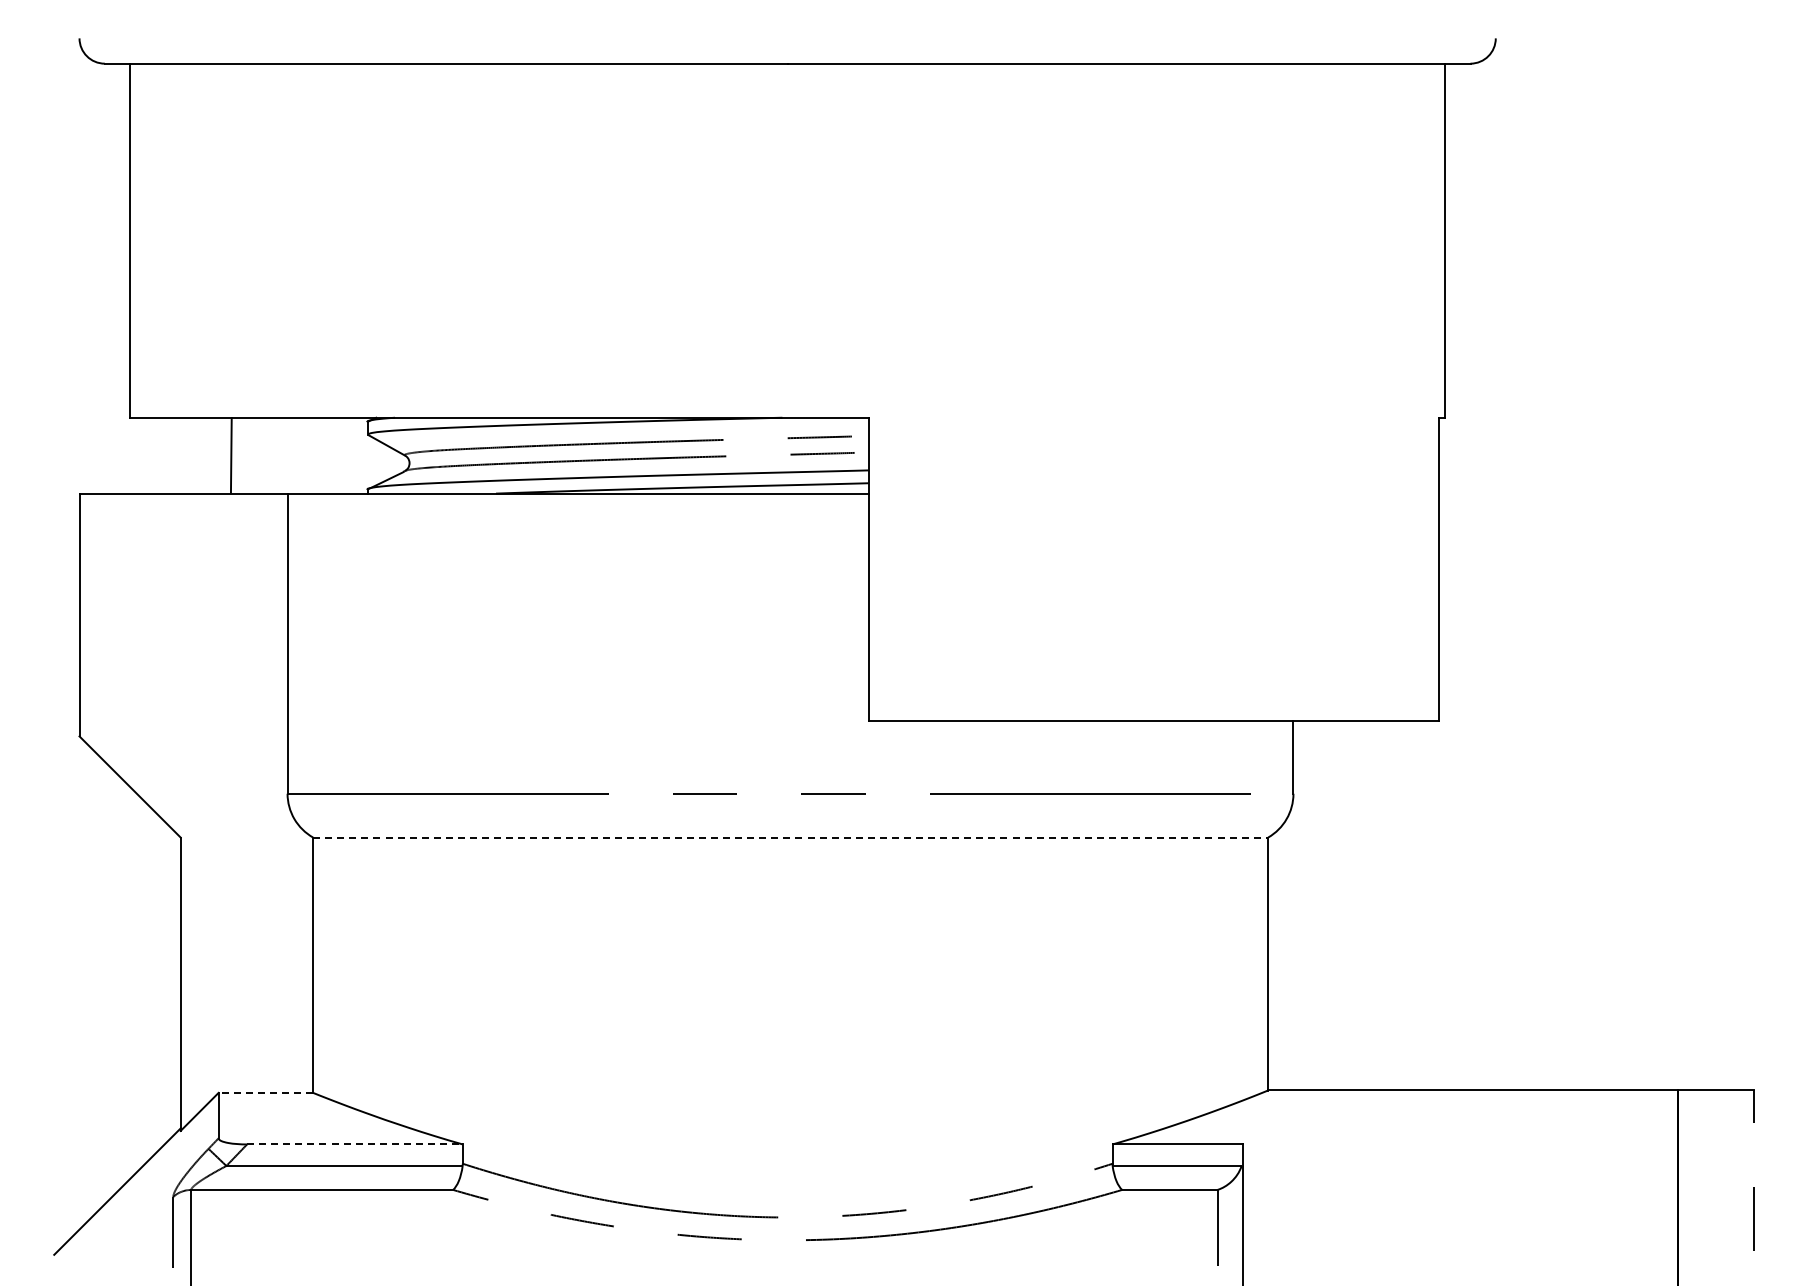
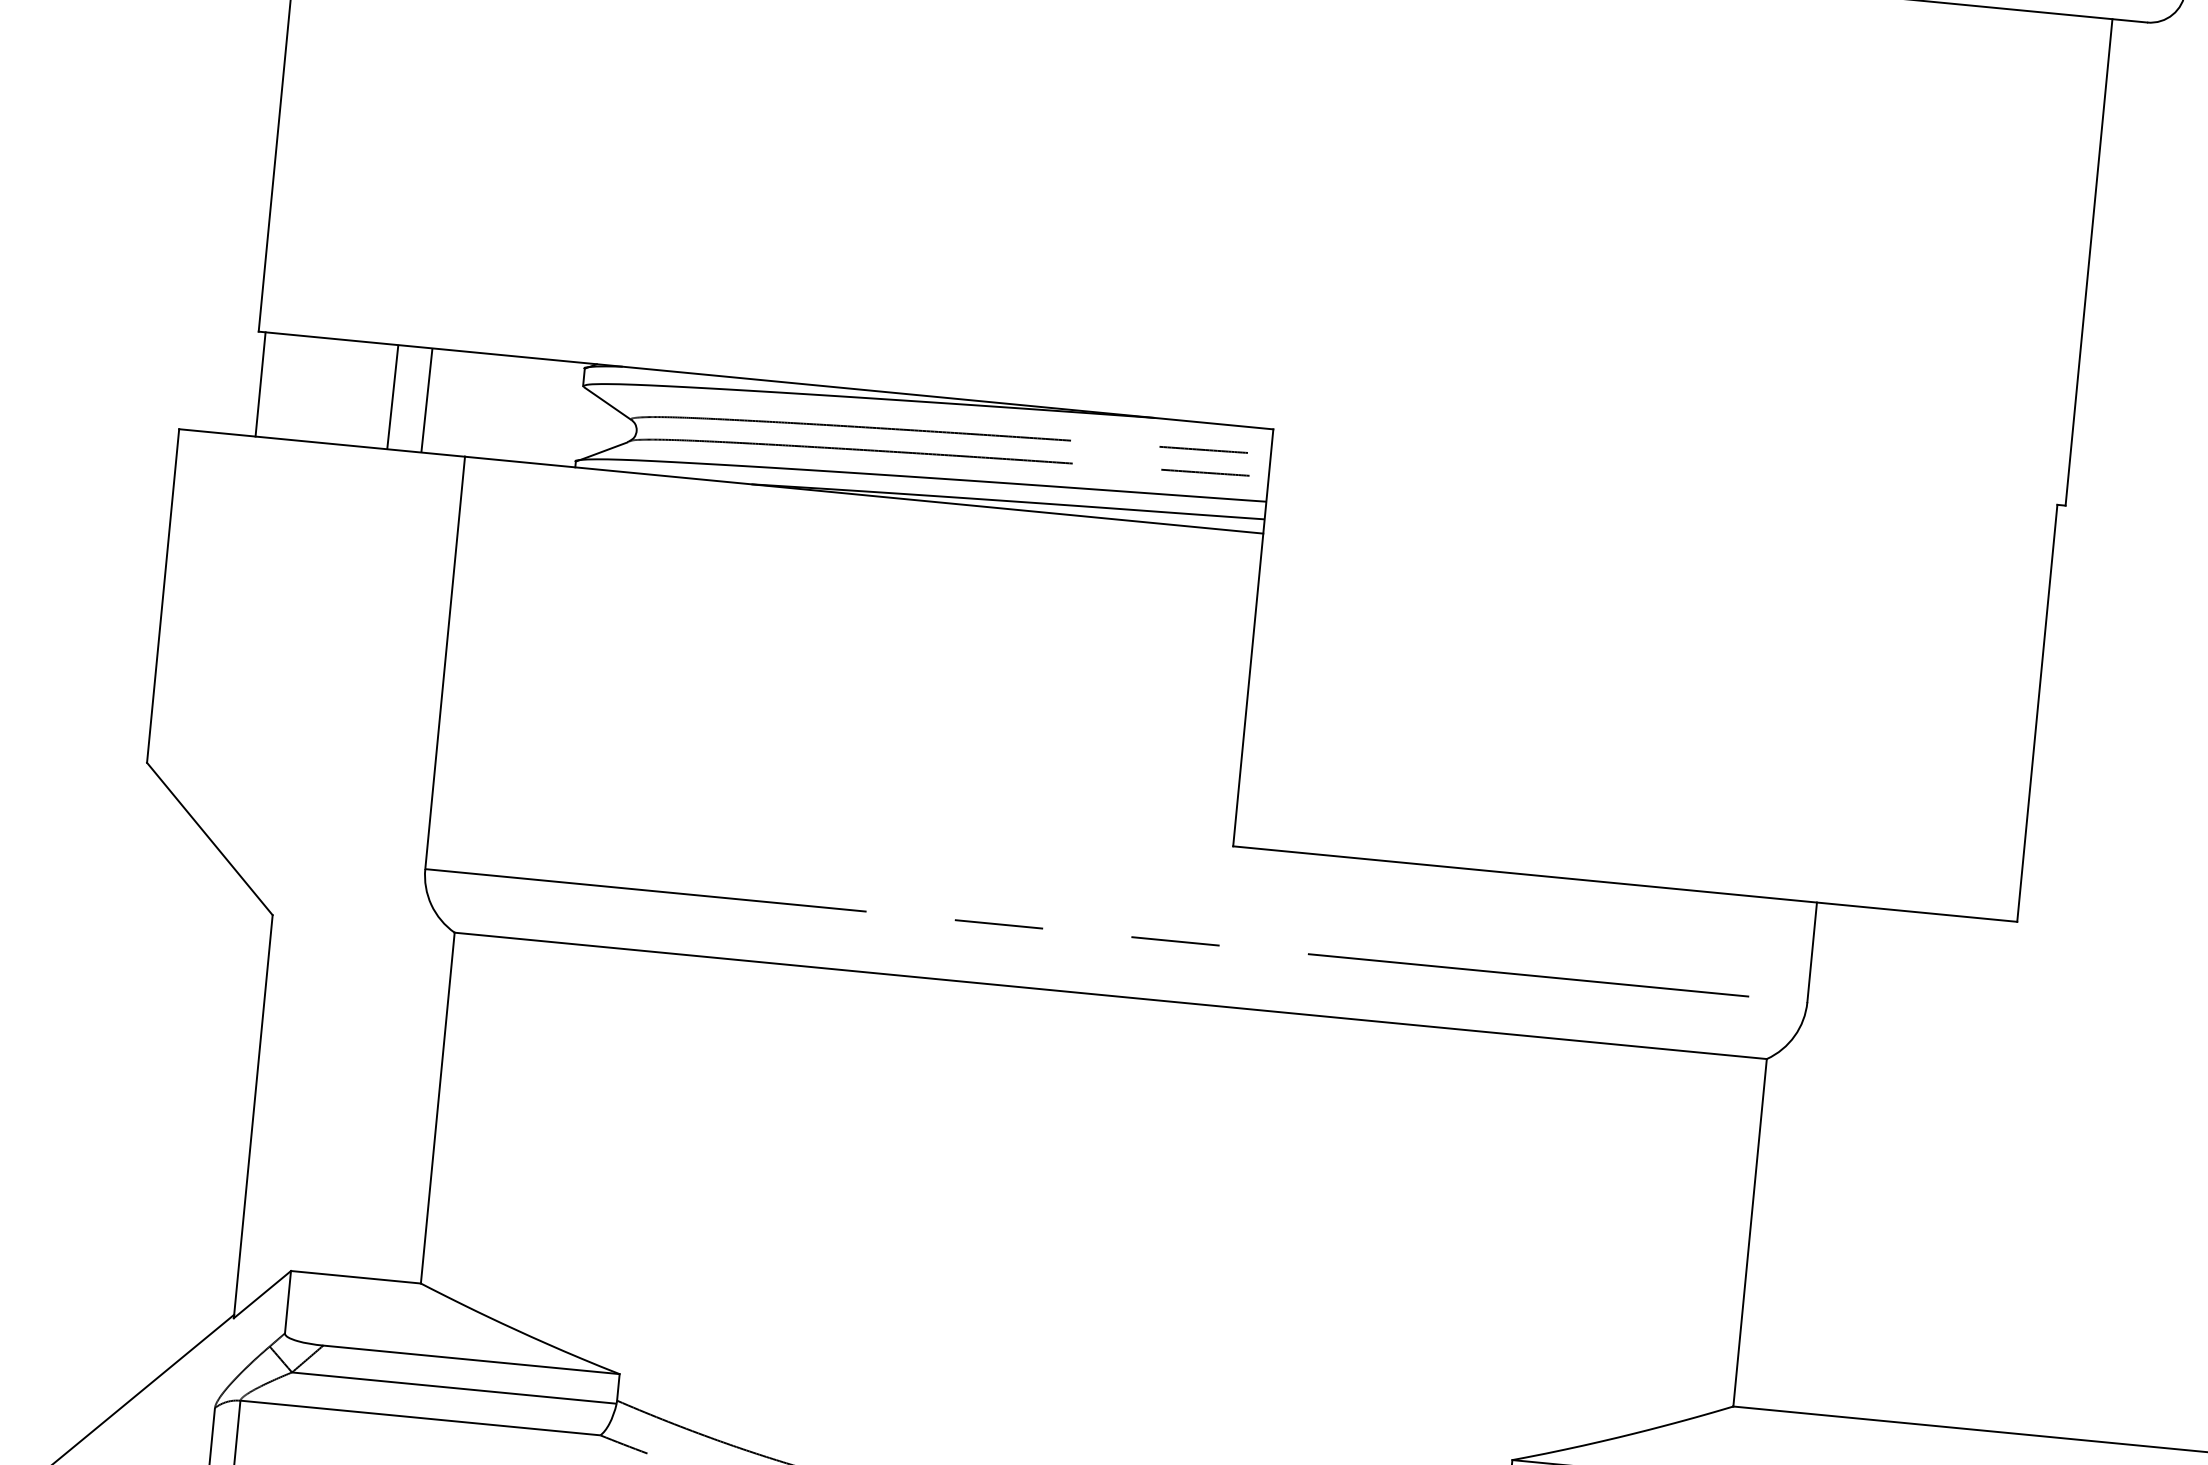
line: (135, 455) -> (261, 384), added
line: (255, 455) -> (426, 400), added
line: (790, 837) -> (1110, 995), dashed -> solid
line: (265, 1092) -> (355, 1276), dashed -> solid
line: (354, 1144) -> (470, 1359), dashed -> solid

